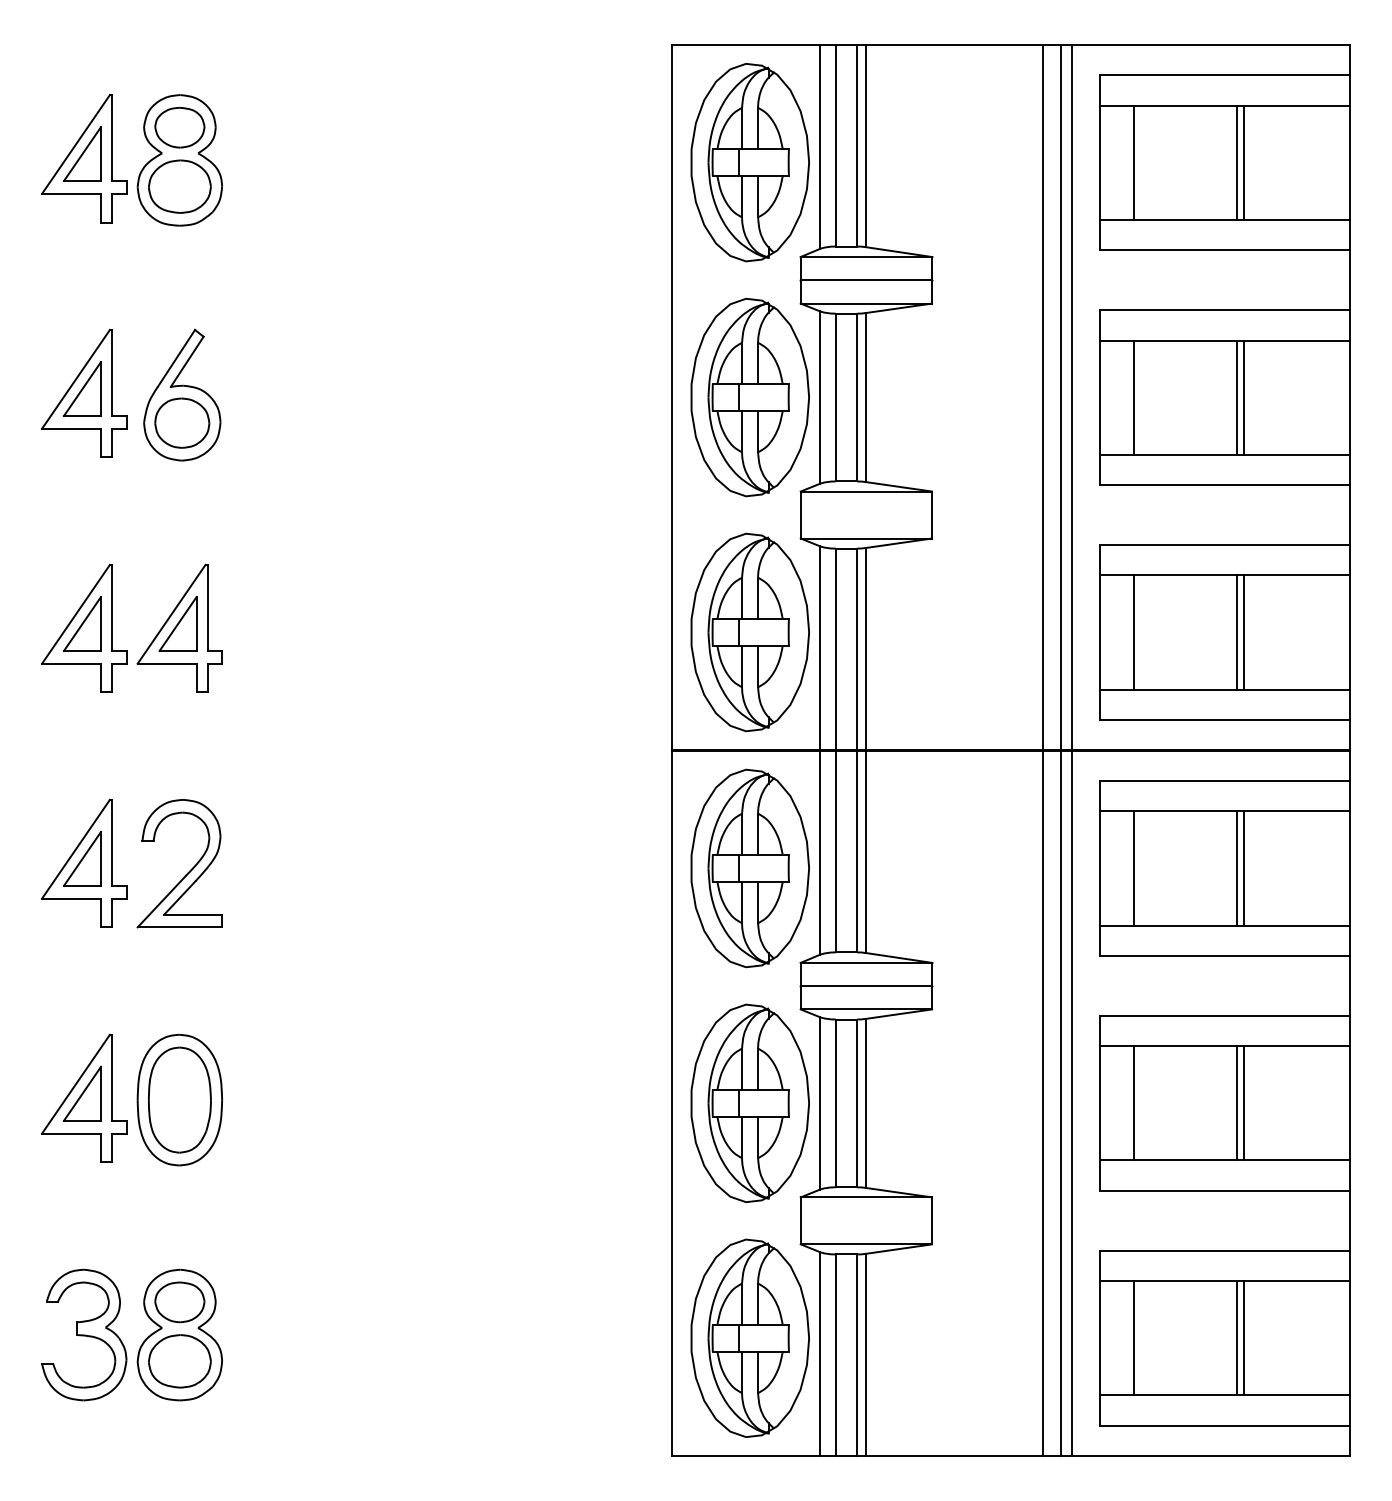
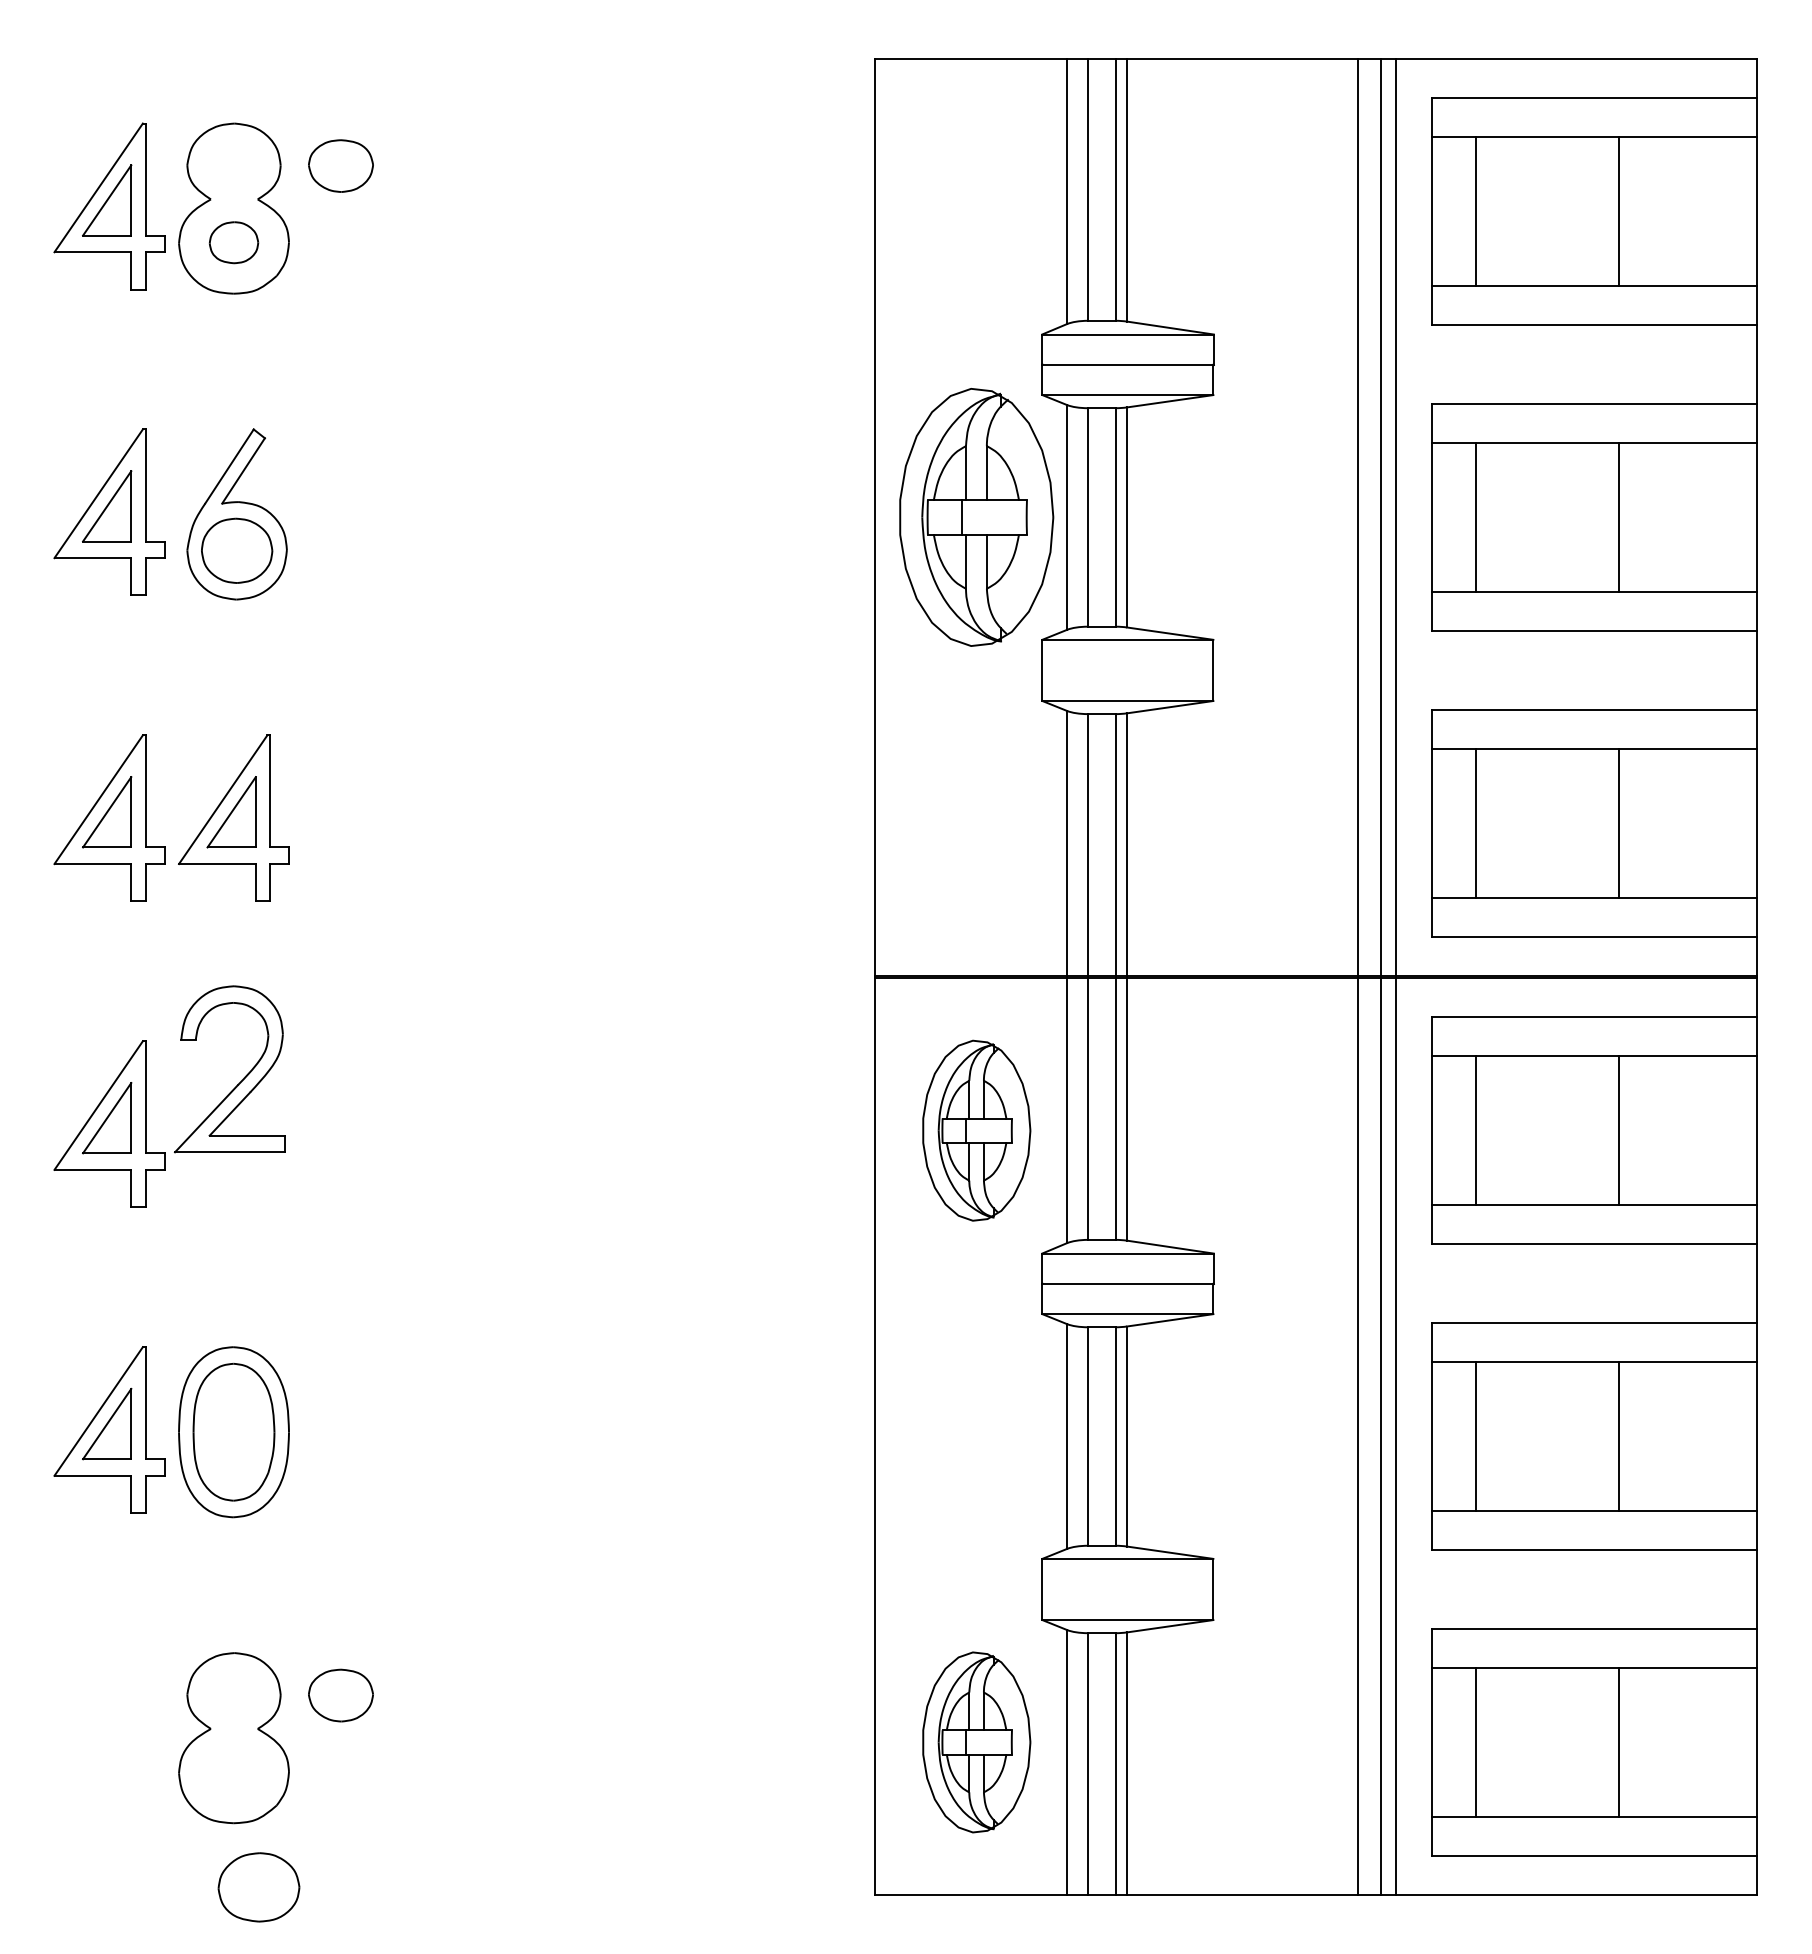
part: (179, 127) -> (340, 165), moved
part: (750, 162) -> (976, 211), removed
line: (1237, 162) -> (1611, 211), removed
part: (179, 186) -> (233, 242), size x0.6
line: (1237, 397) -> (1611, 517), removed
part: (750, 631) -> (976, 822), removed
line: (1237, 632) -> (1611, 823), removed
part: (750, 868) -> (976, 1130), size x0.7
line: (1237, 868) -> (1611, 1130), removed
part: (190, 869) -> (243, 1077), moved
part: (750, 1103) -> (976, 1436), removed
line: (1237, 1103) -> (1611, 1436), removed
part: (179, 1302) -> (340, 1695), moved
part: (84, 1335) -> (109, 1738), removed
part: (750, 1338) -> (976, 1742), size x0.7
line: (1237, 1338) -> (1611, 1742), removed
part: (179, 1361) -> (258, 1887), moved

